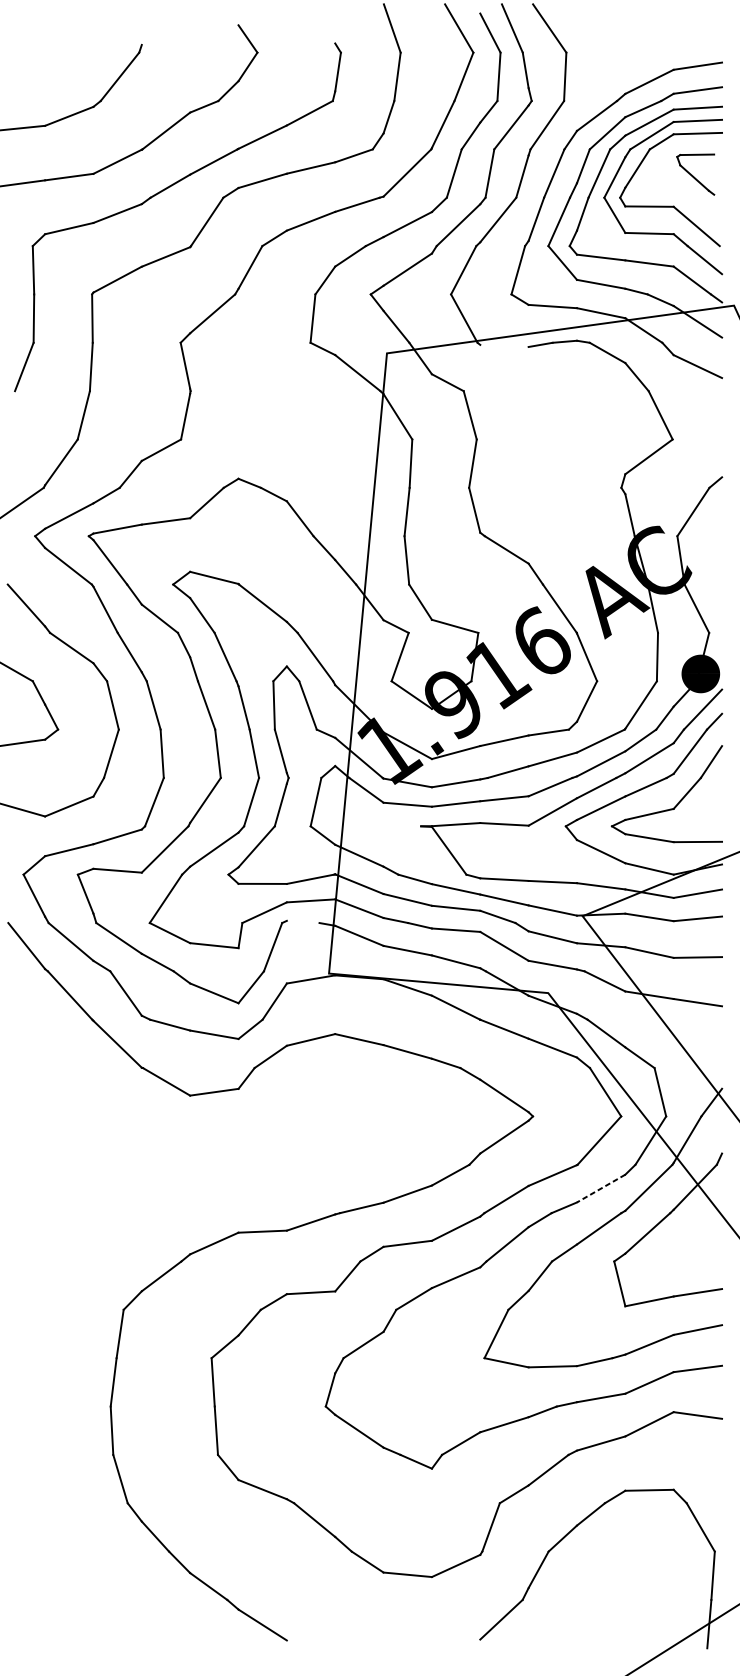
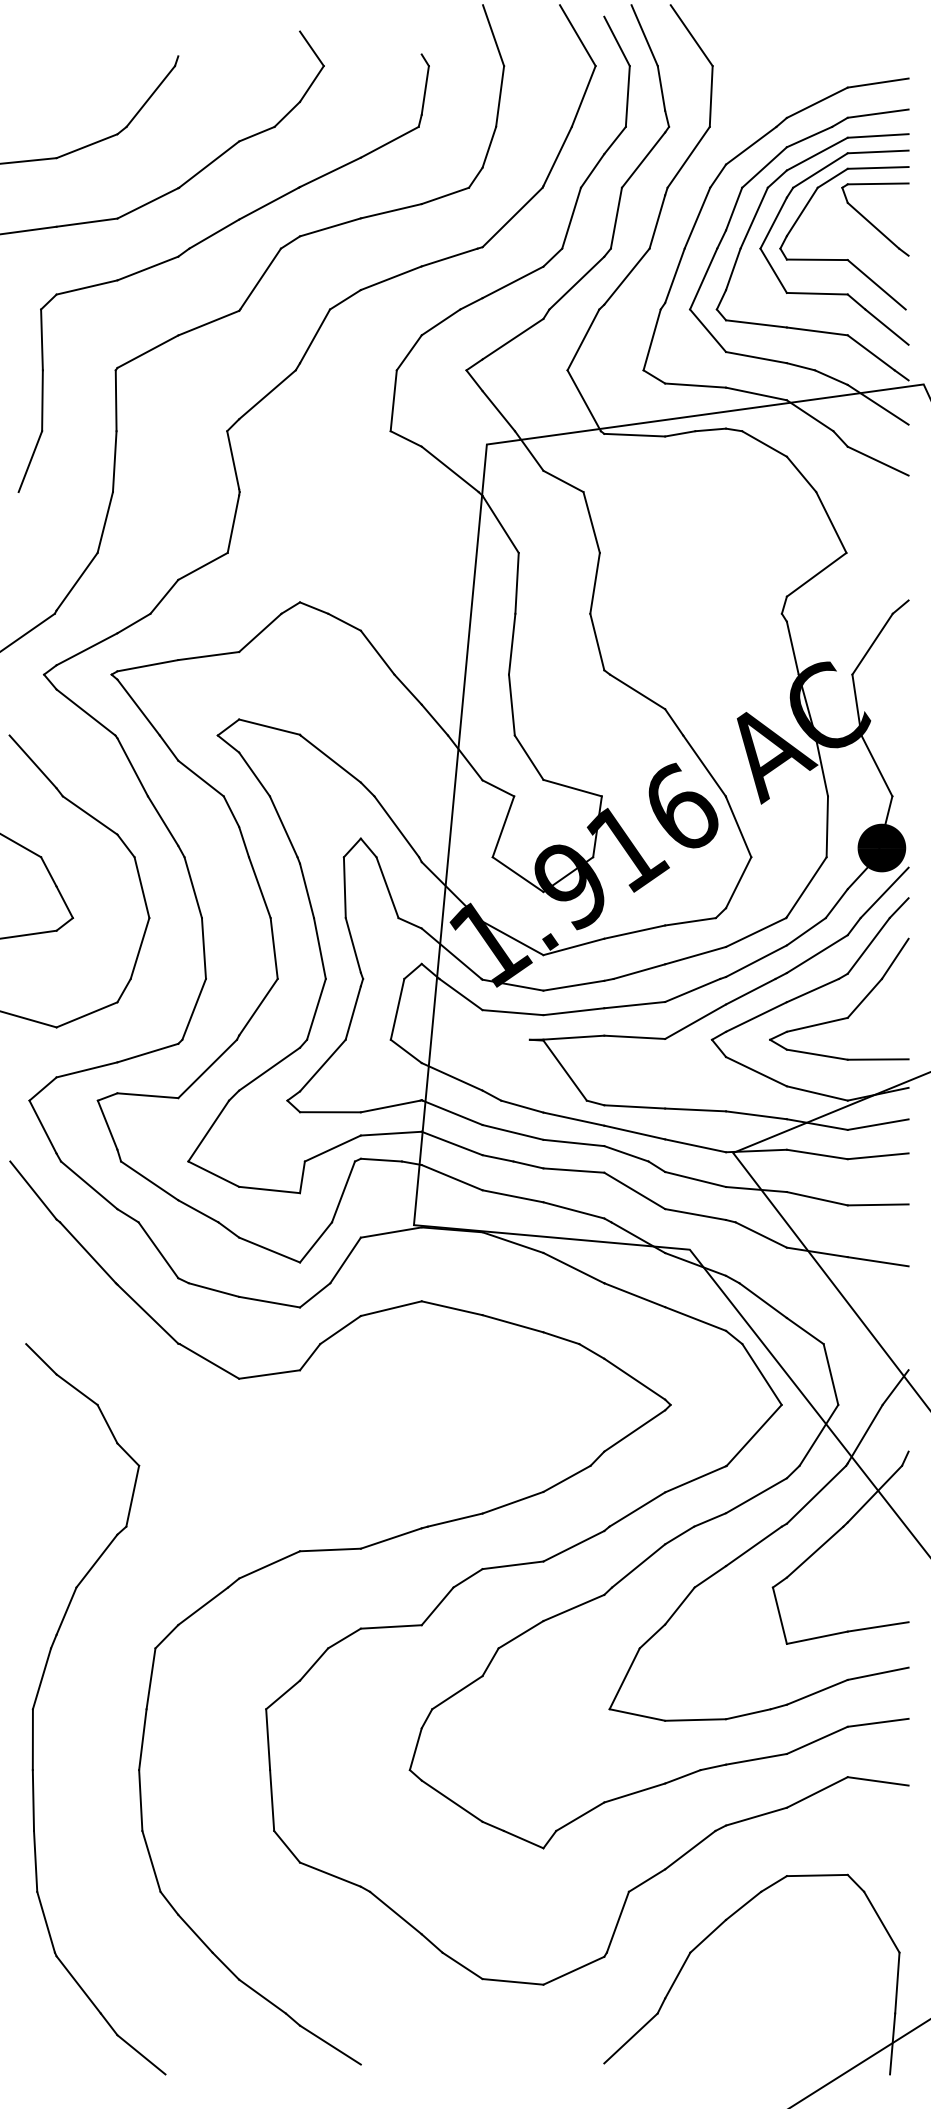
part: (695, 174) -> (875, 219), size x1.43
line: (504, 345) -> (634, 434), added
line: (302, 921) -> (380, 1159), added
line: (601, 1189) -> (756, 1496), dashed -> solid
part: (31, 1344) -> (39, 1691), added

